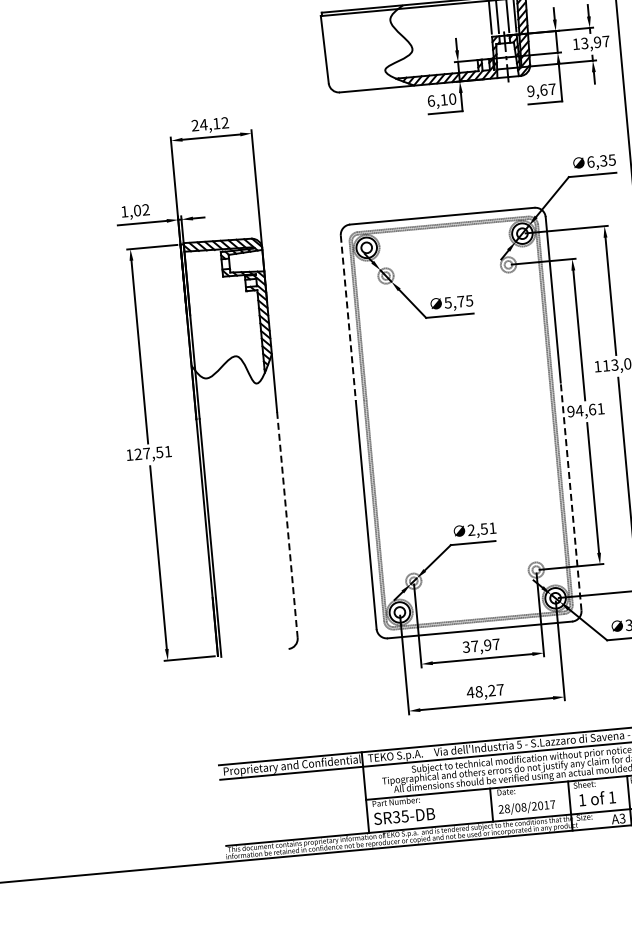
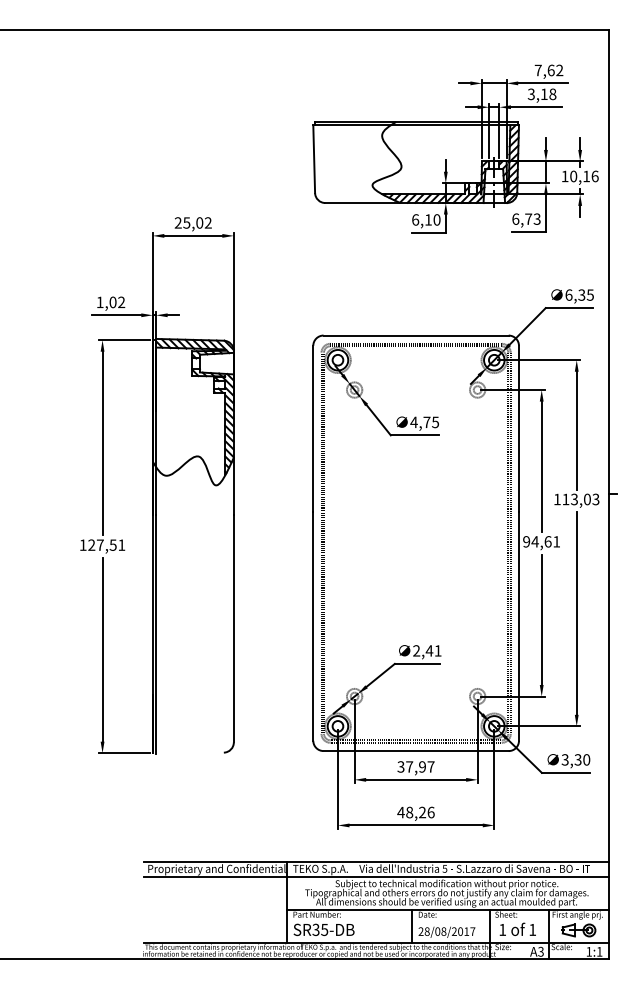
text: (595, 42) -> (584, 176), 13,97 -> 10,16
text: (541, 89) -> (526, 218), 9,67 -> 6,73
text: (210, 123) -> (193, 222), 24,12 -> 25,02
text: (447, 303) -> (413, 422), 5,75 -> 4,75
line: (348, 319) -> (313, 429), dashed -> solid
line: (571, 495) -> (519, 625), dashed -> solid
line: (287, 525) -> (233, 629), dashed -> solid
text: (484, 528) -> (429, 650), 2,51 -> 2,41
text: (499, 689) -> (430, 812), 48,27 -> 48,26

